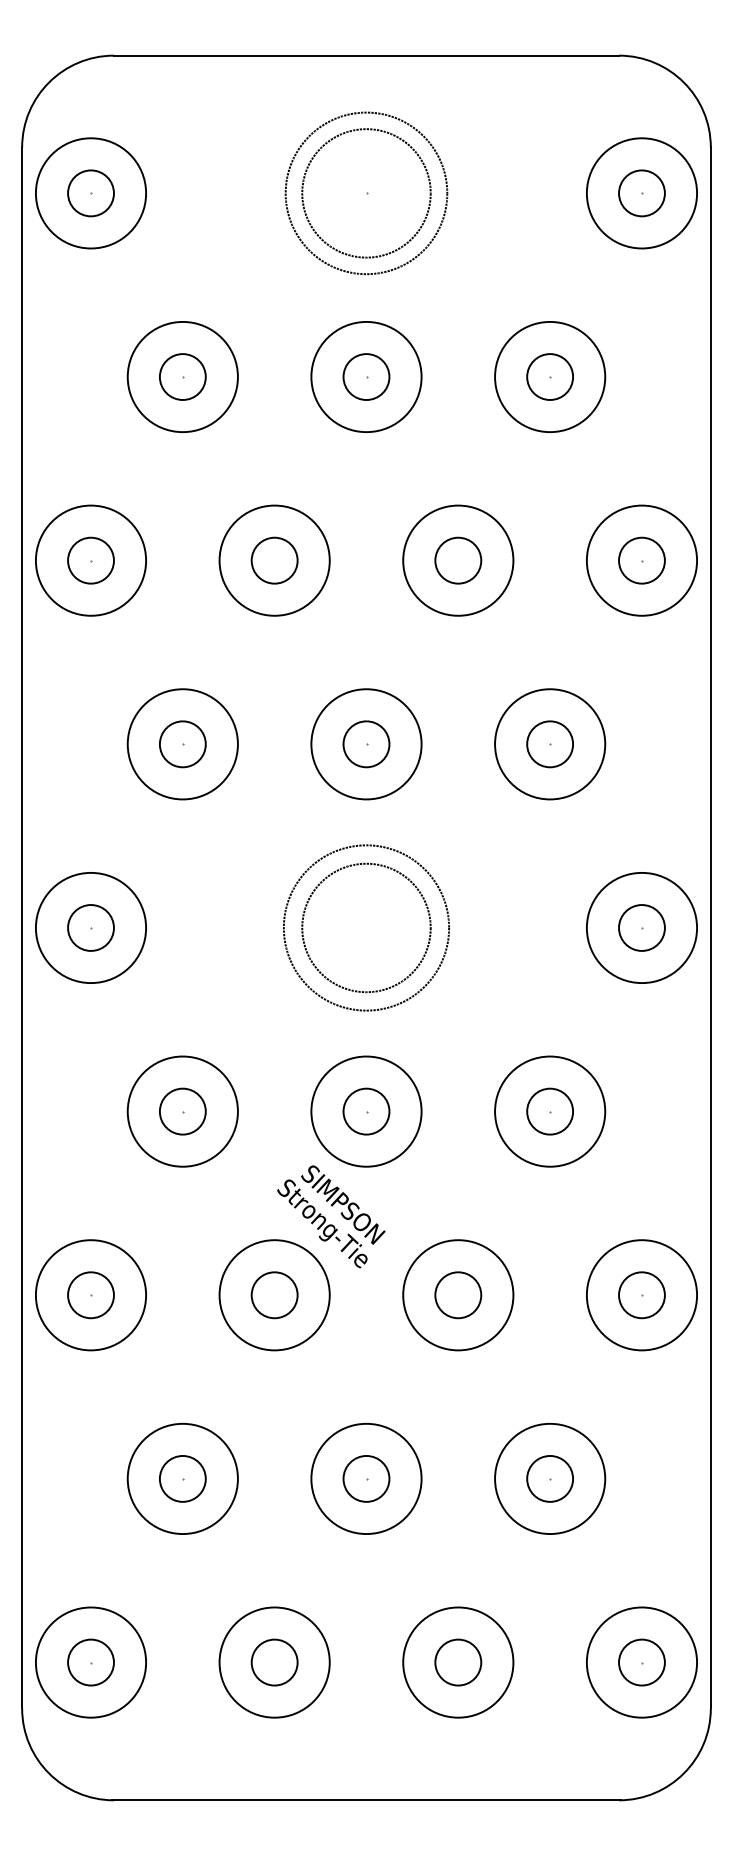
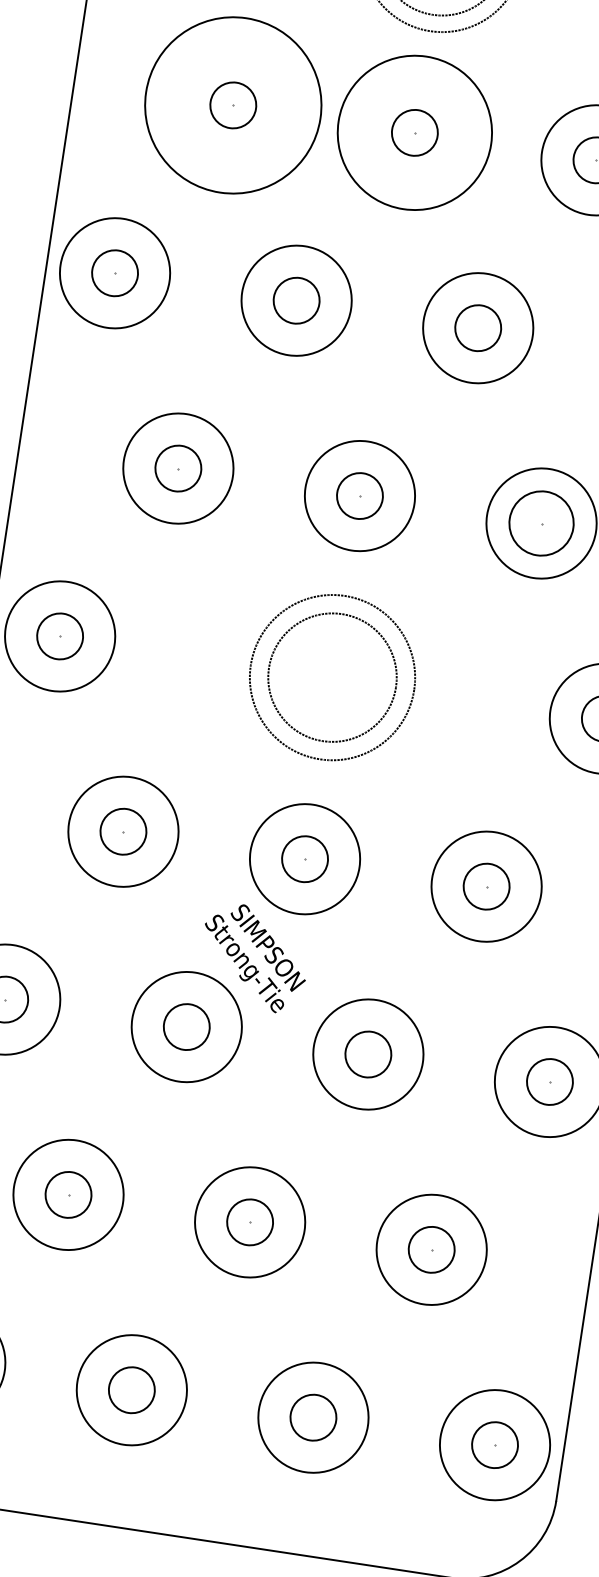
circle: (182, 376) -> (233, 104), size x1.6
circle: (366, 376) -> (414, 132), size x1.4
circle: (550, 744) -> (541, 523), size x1.4

